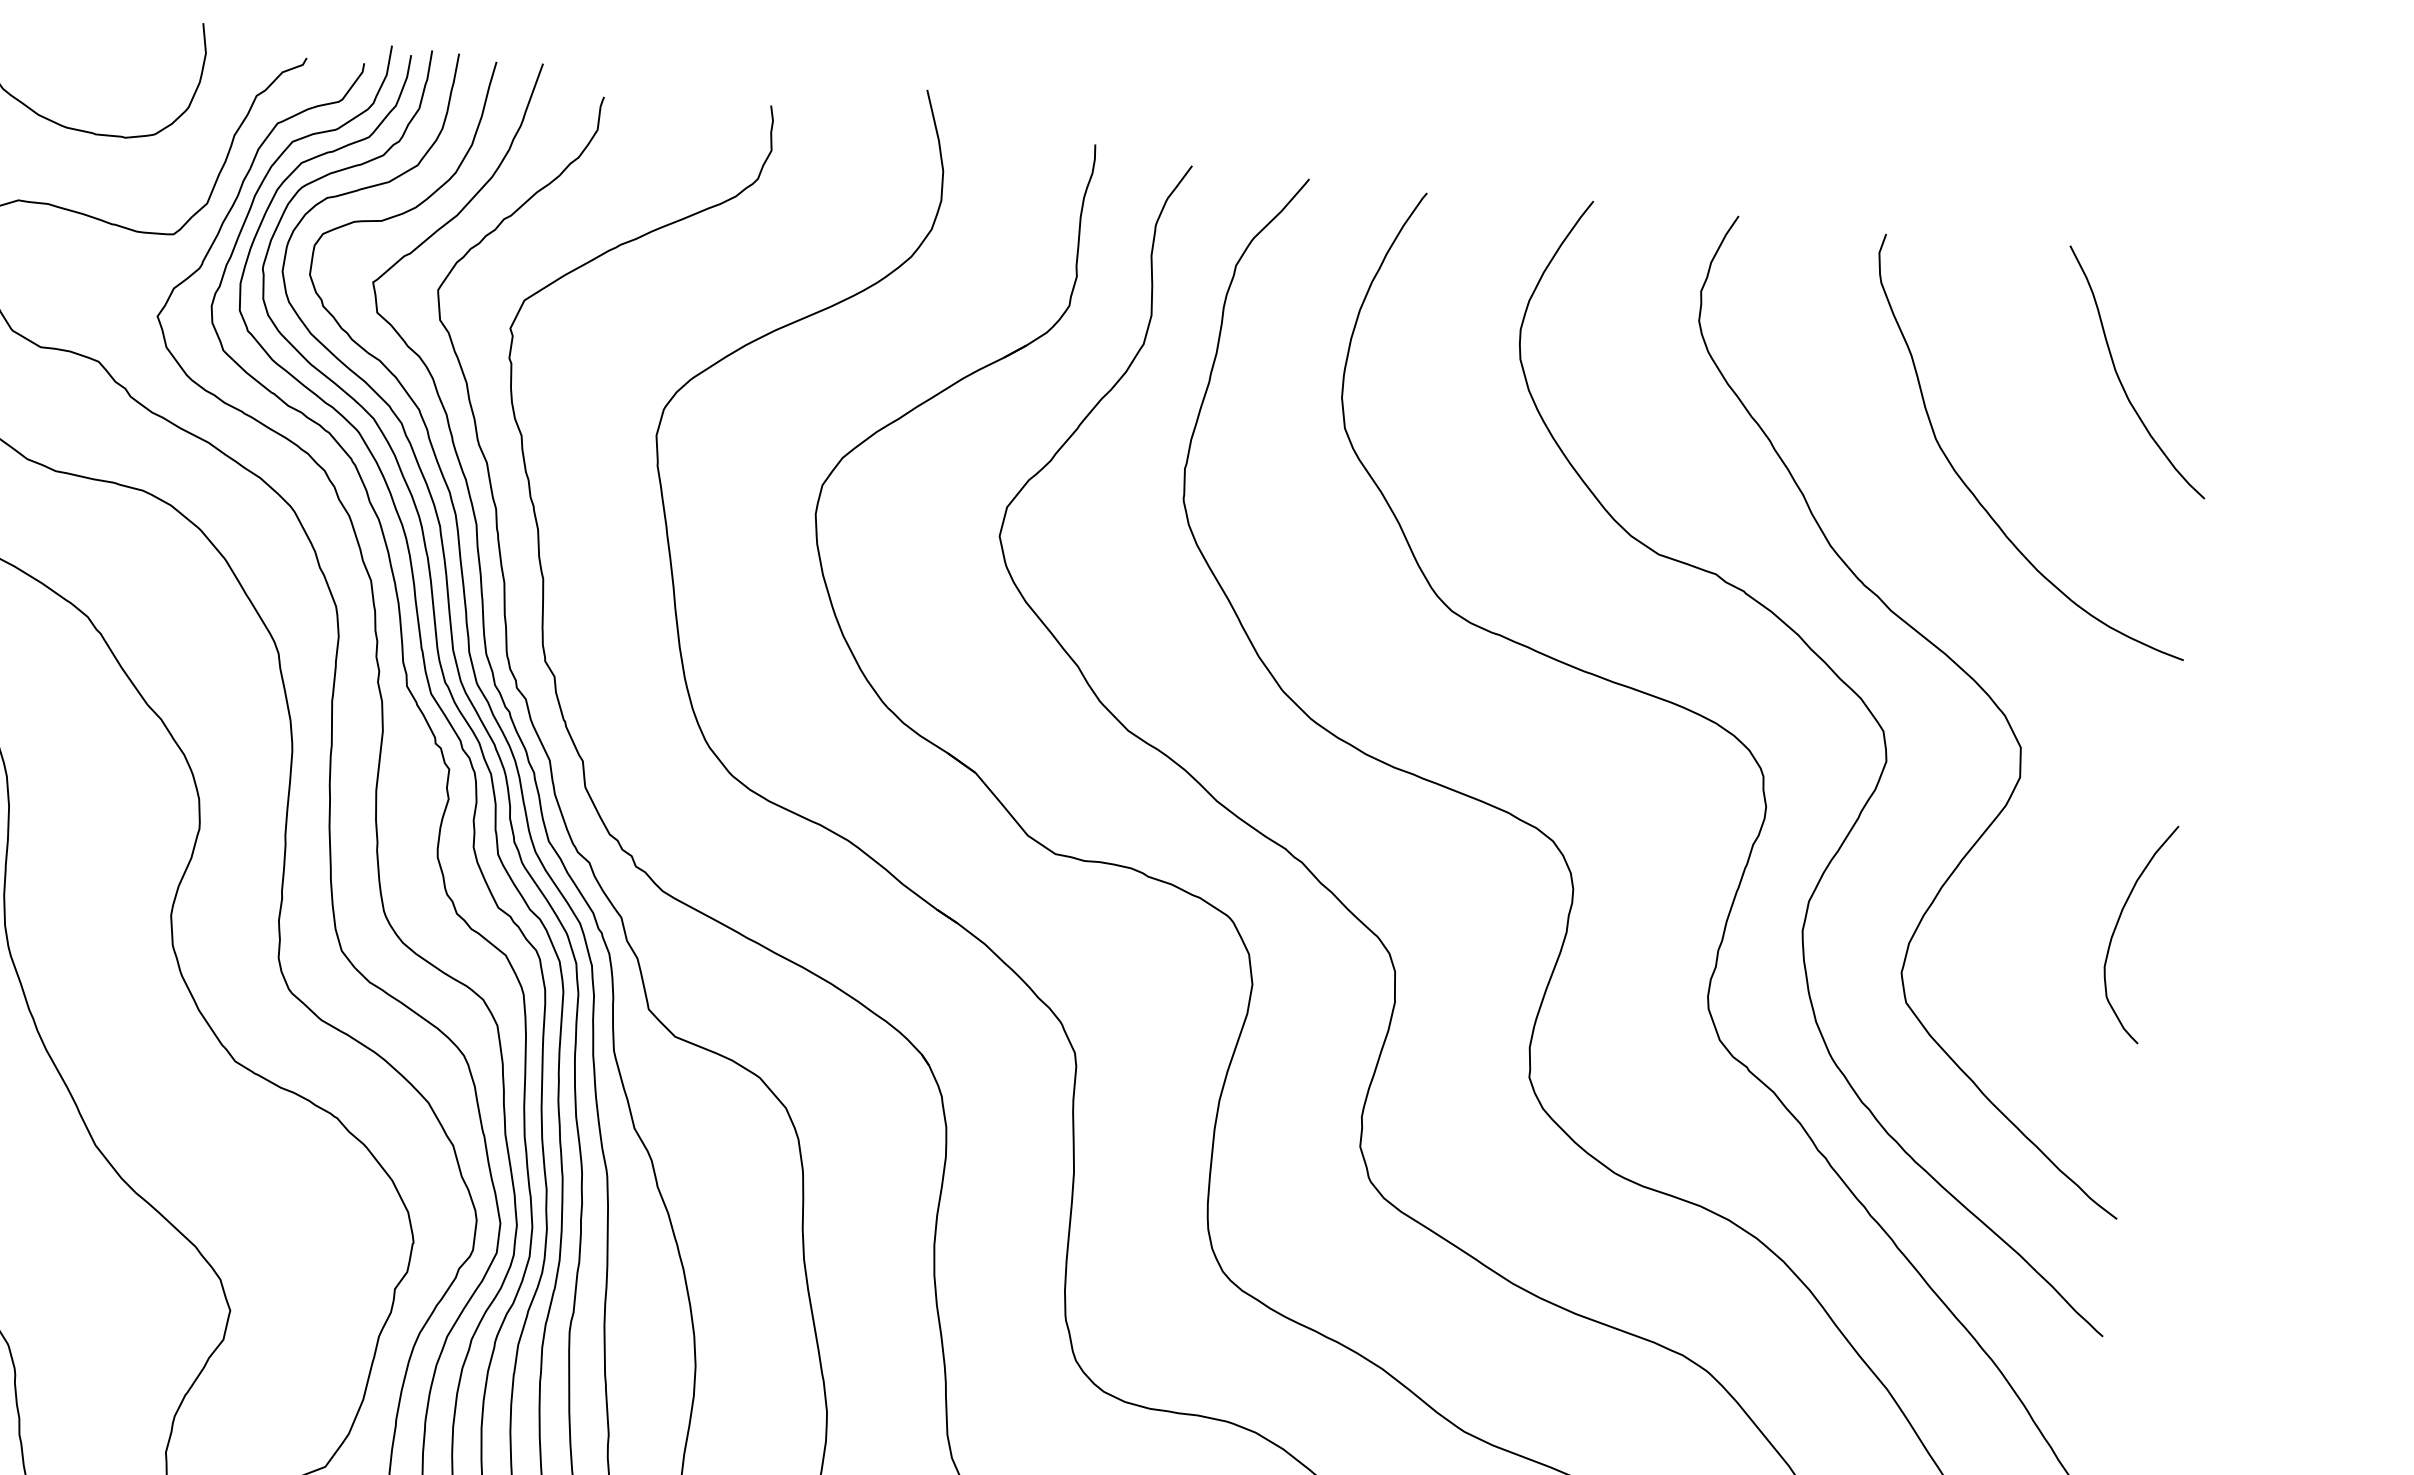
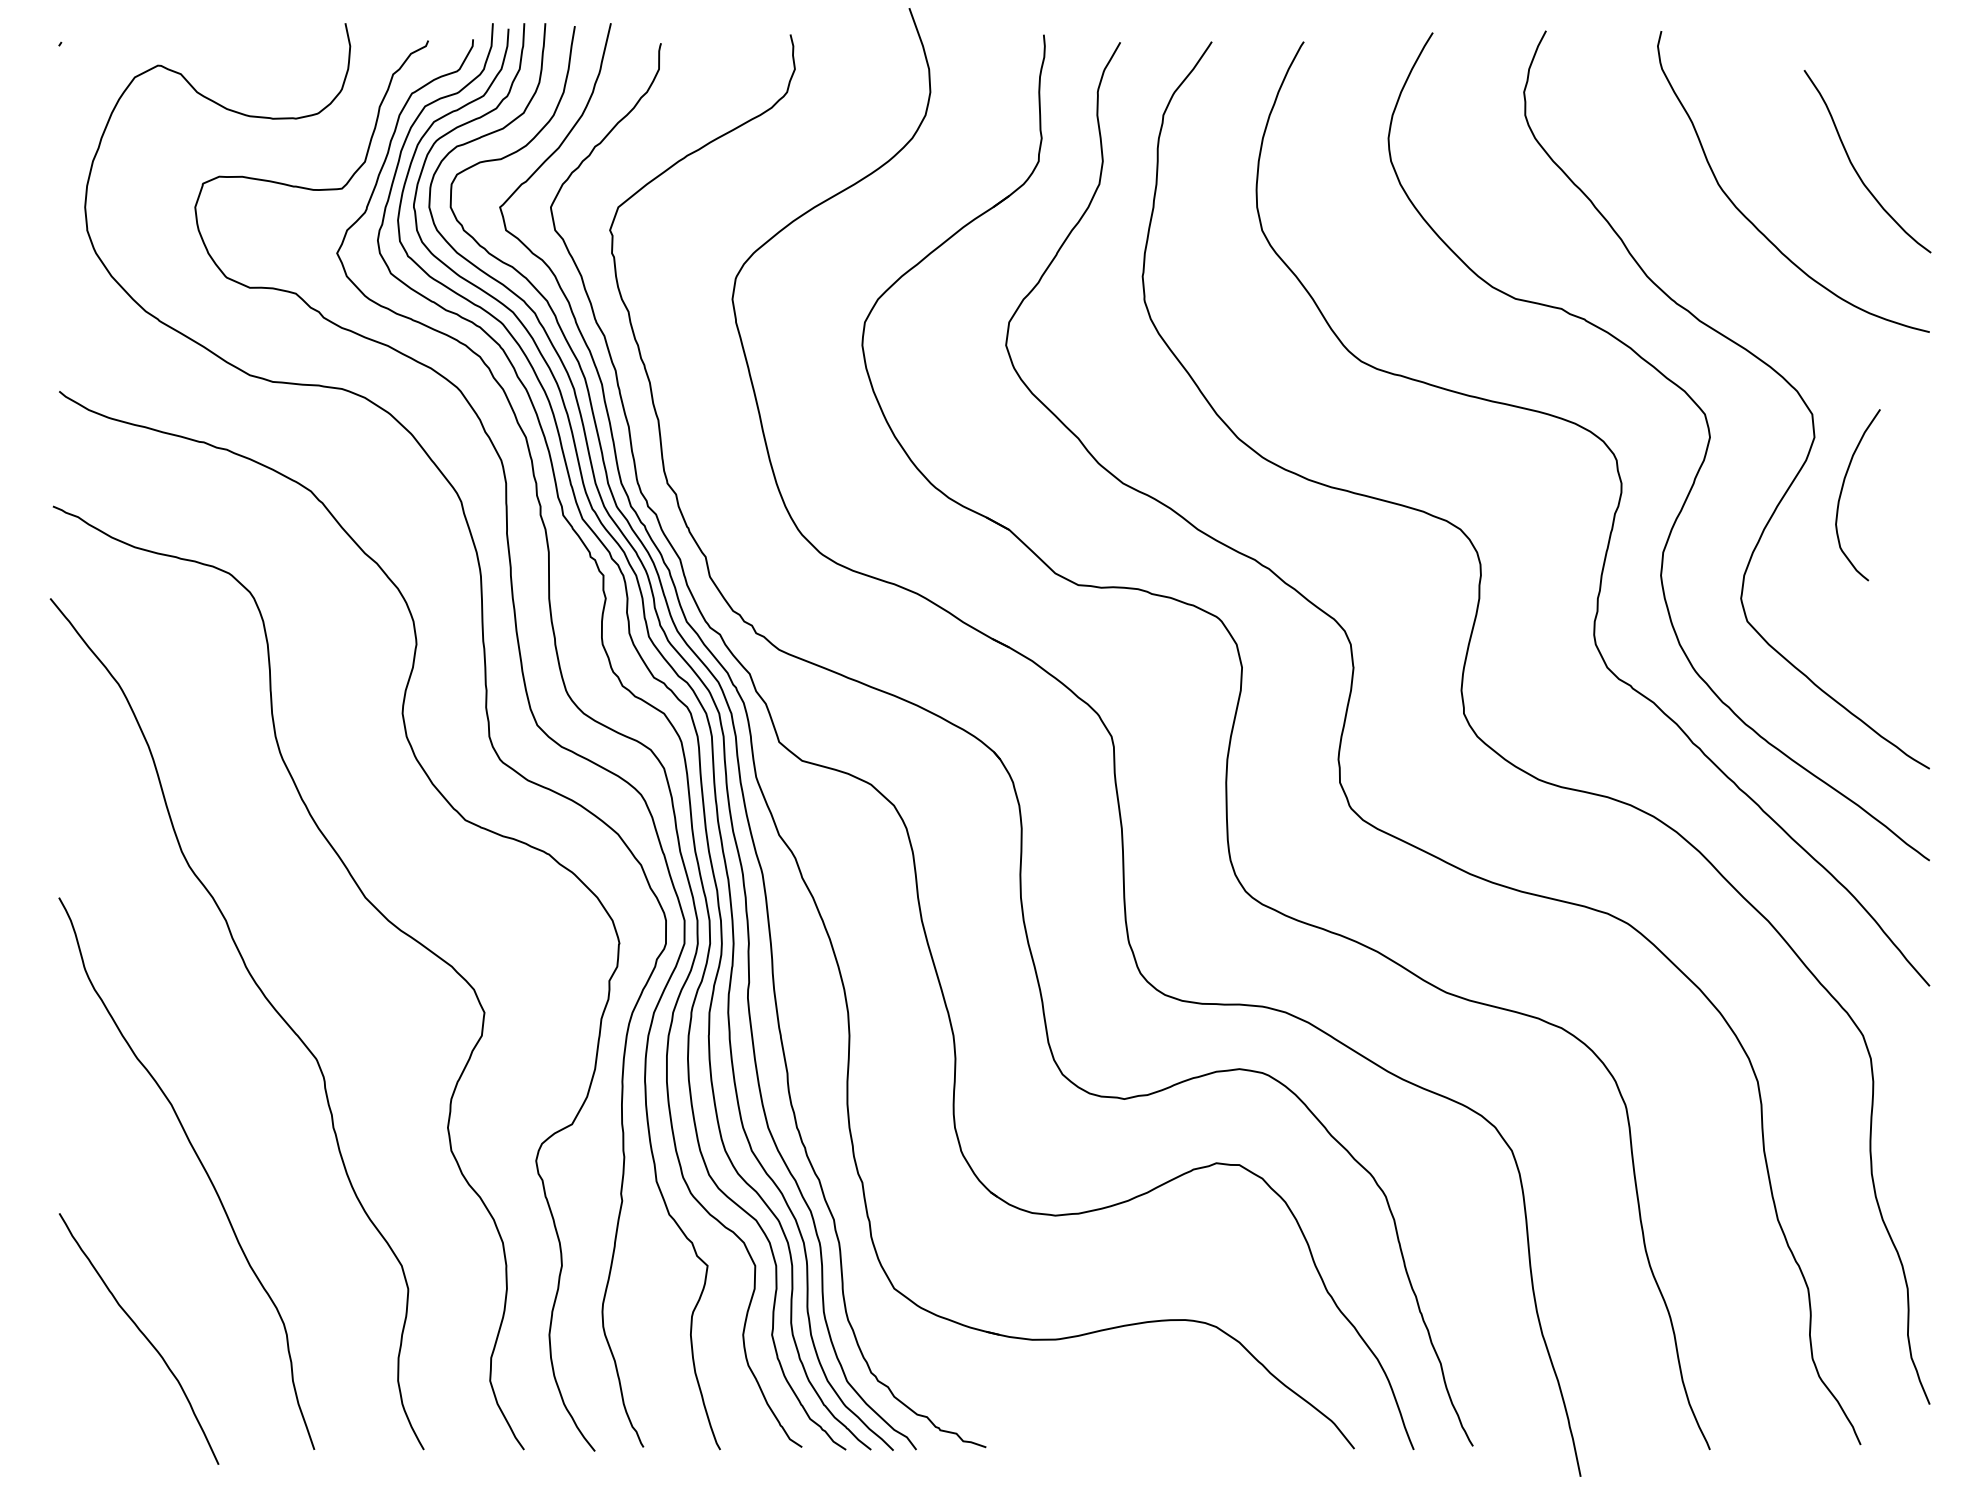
curve: (2120, 379) -> (1855, 168), moved
curve: (2117, 925) -> (1842, 491), moved

